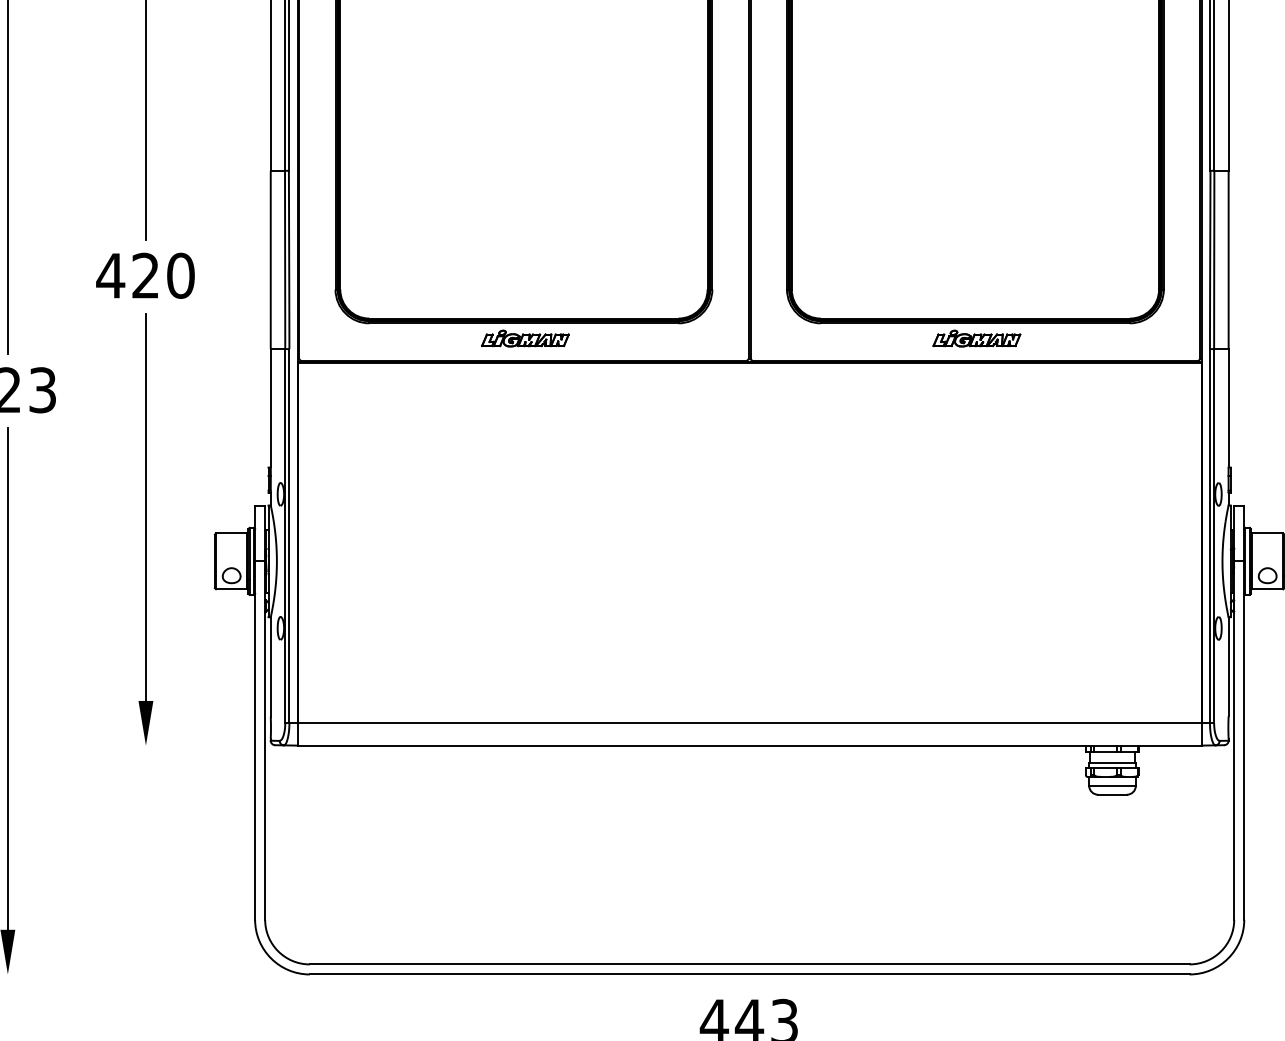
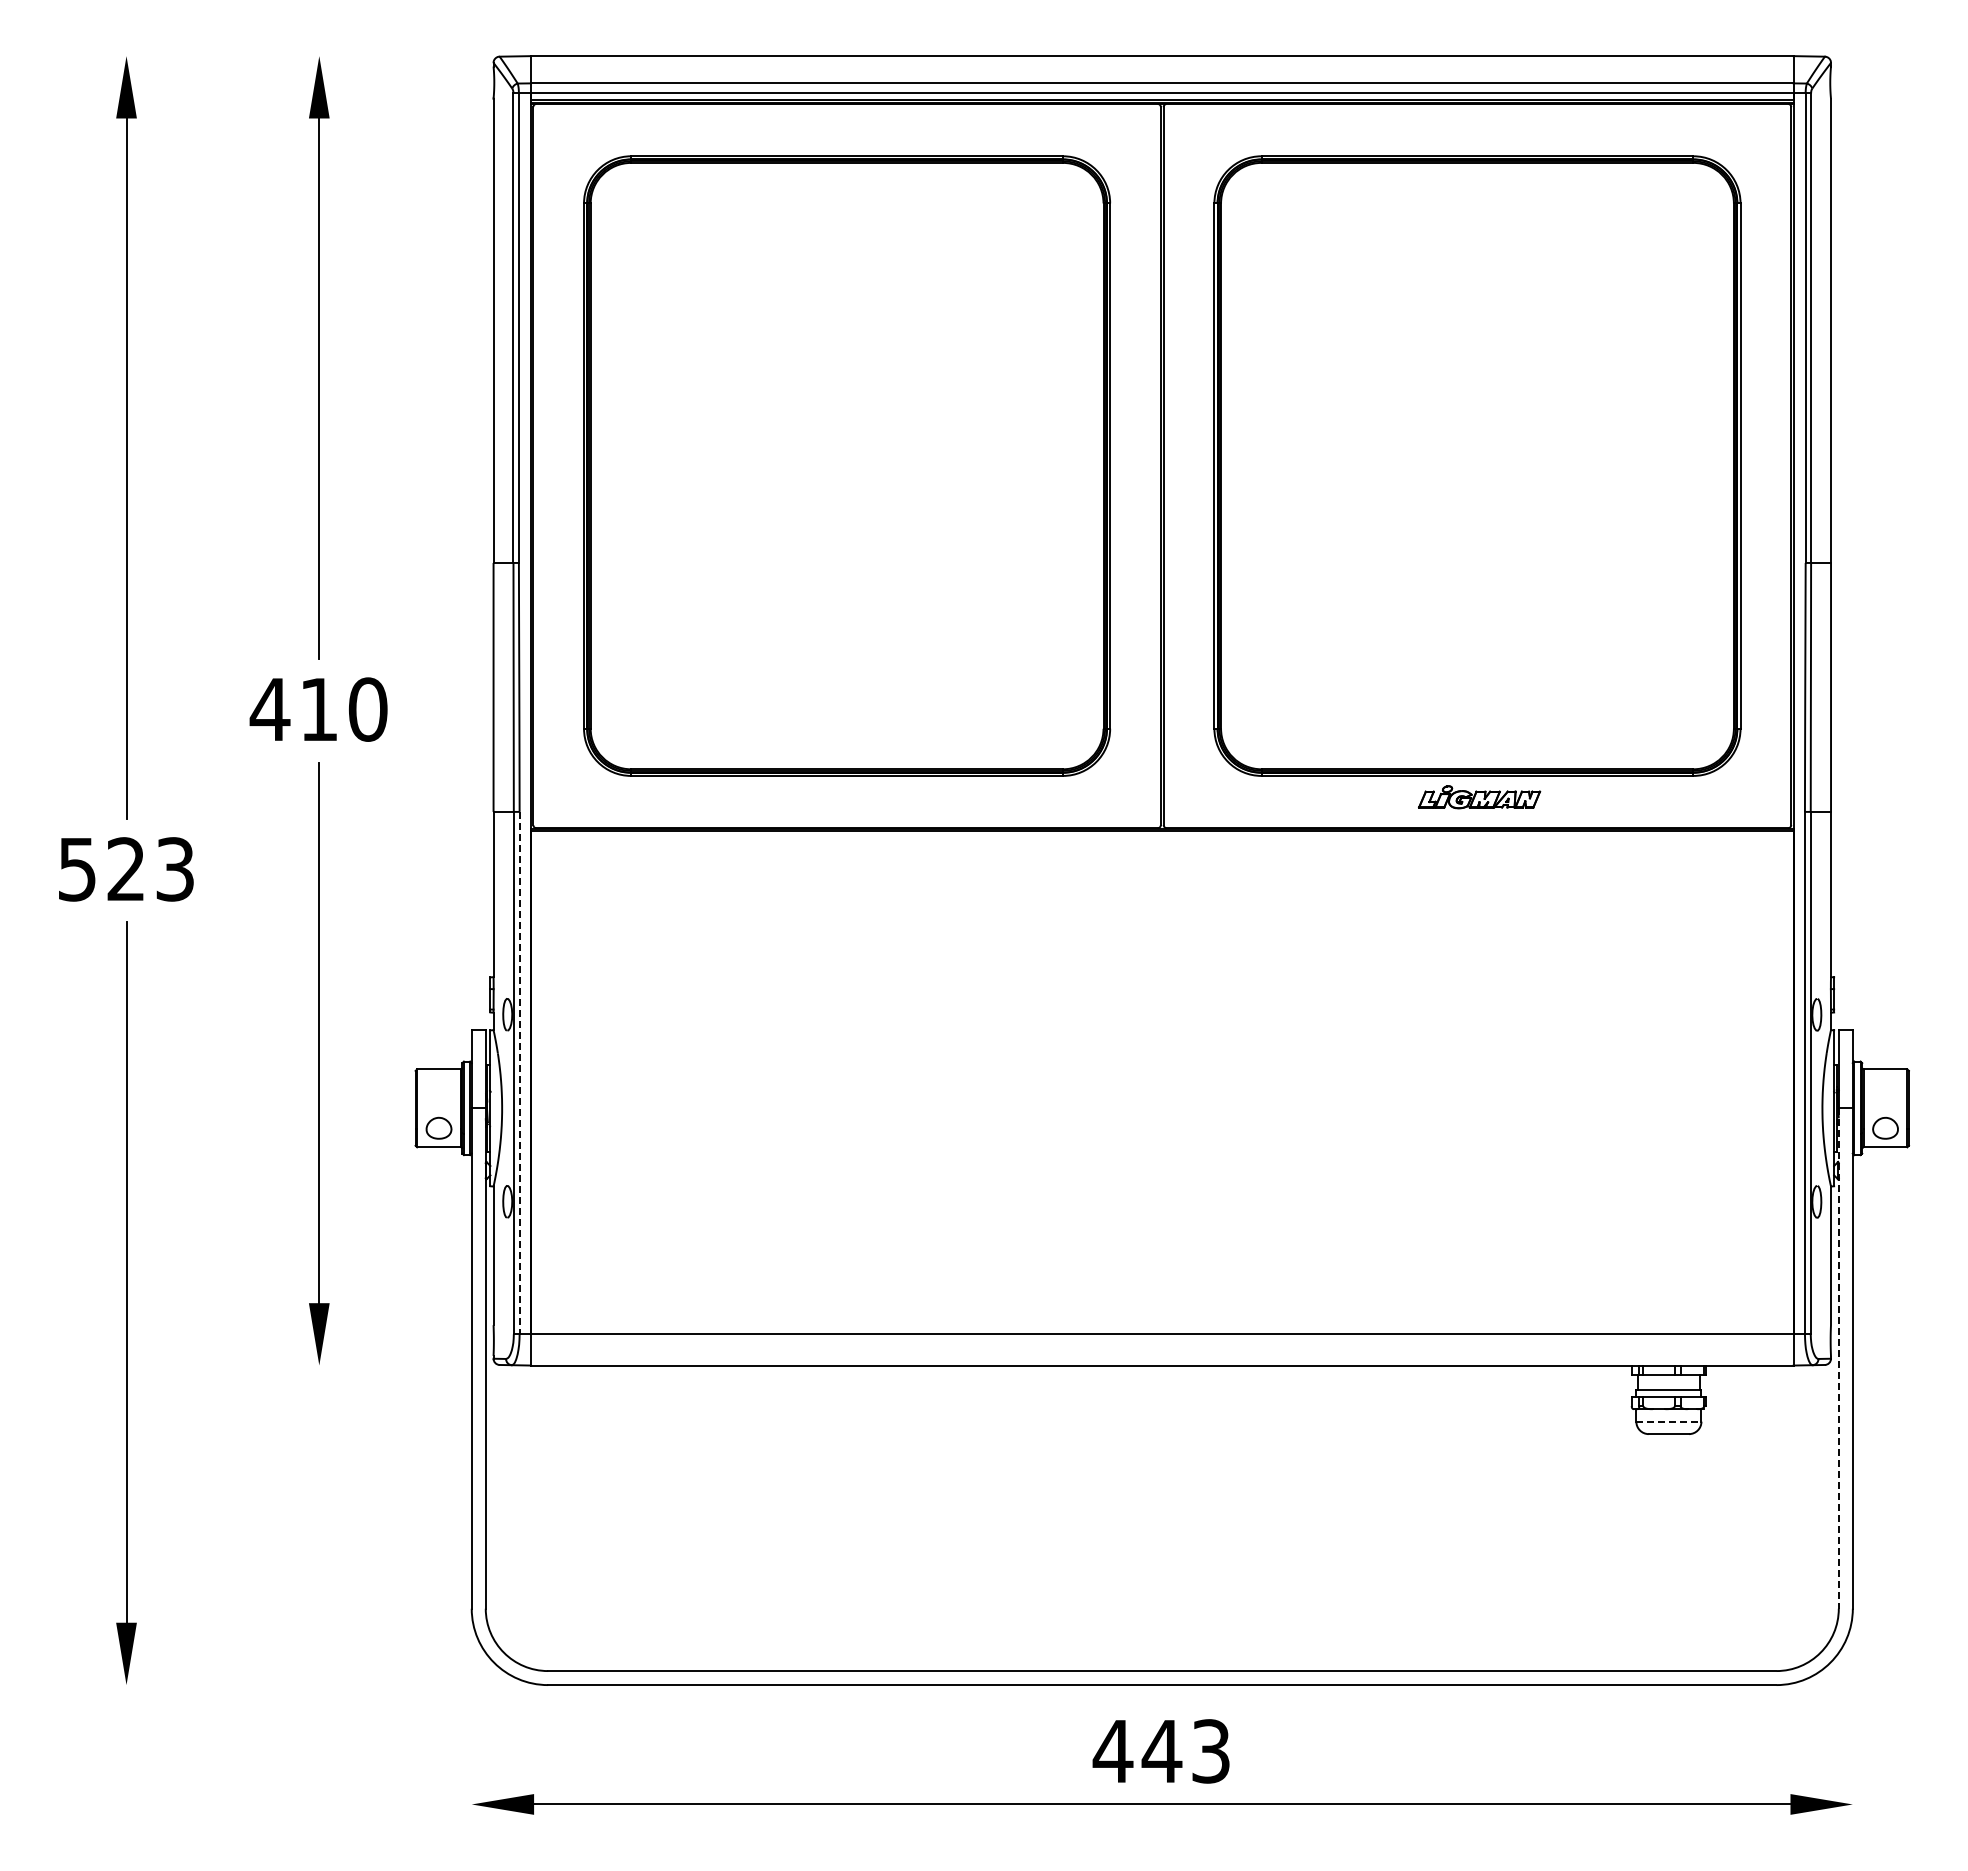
text: (145, 275) -> (318, 708), 420 -> 410
part: (524, 338) -> (848, 797), removed
line: (289, 536) -> (519, 1073), solid -> dashed
line: (1233, 741) -> (1838, 1359), solid -> dashed
line: (1112, 785) -> (1668, 1421), solid -> dashed

